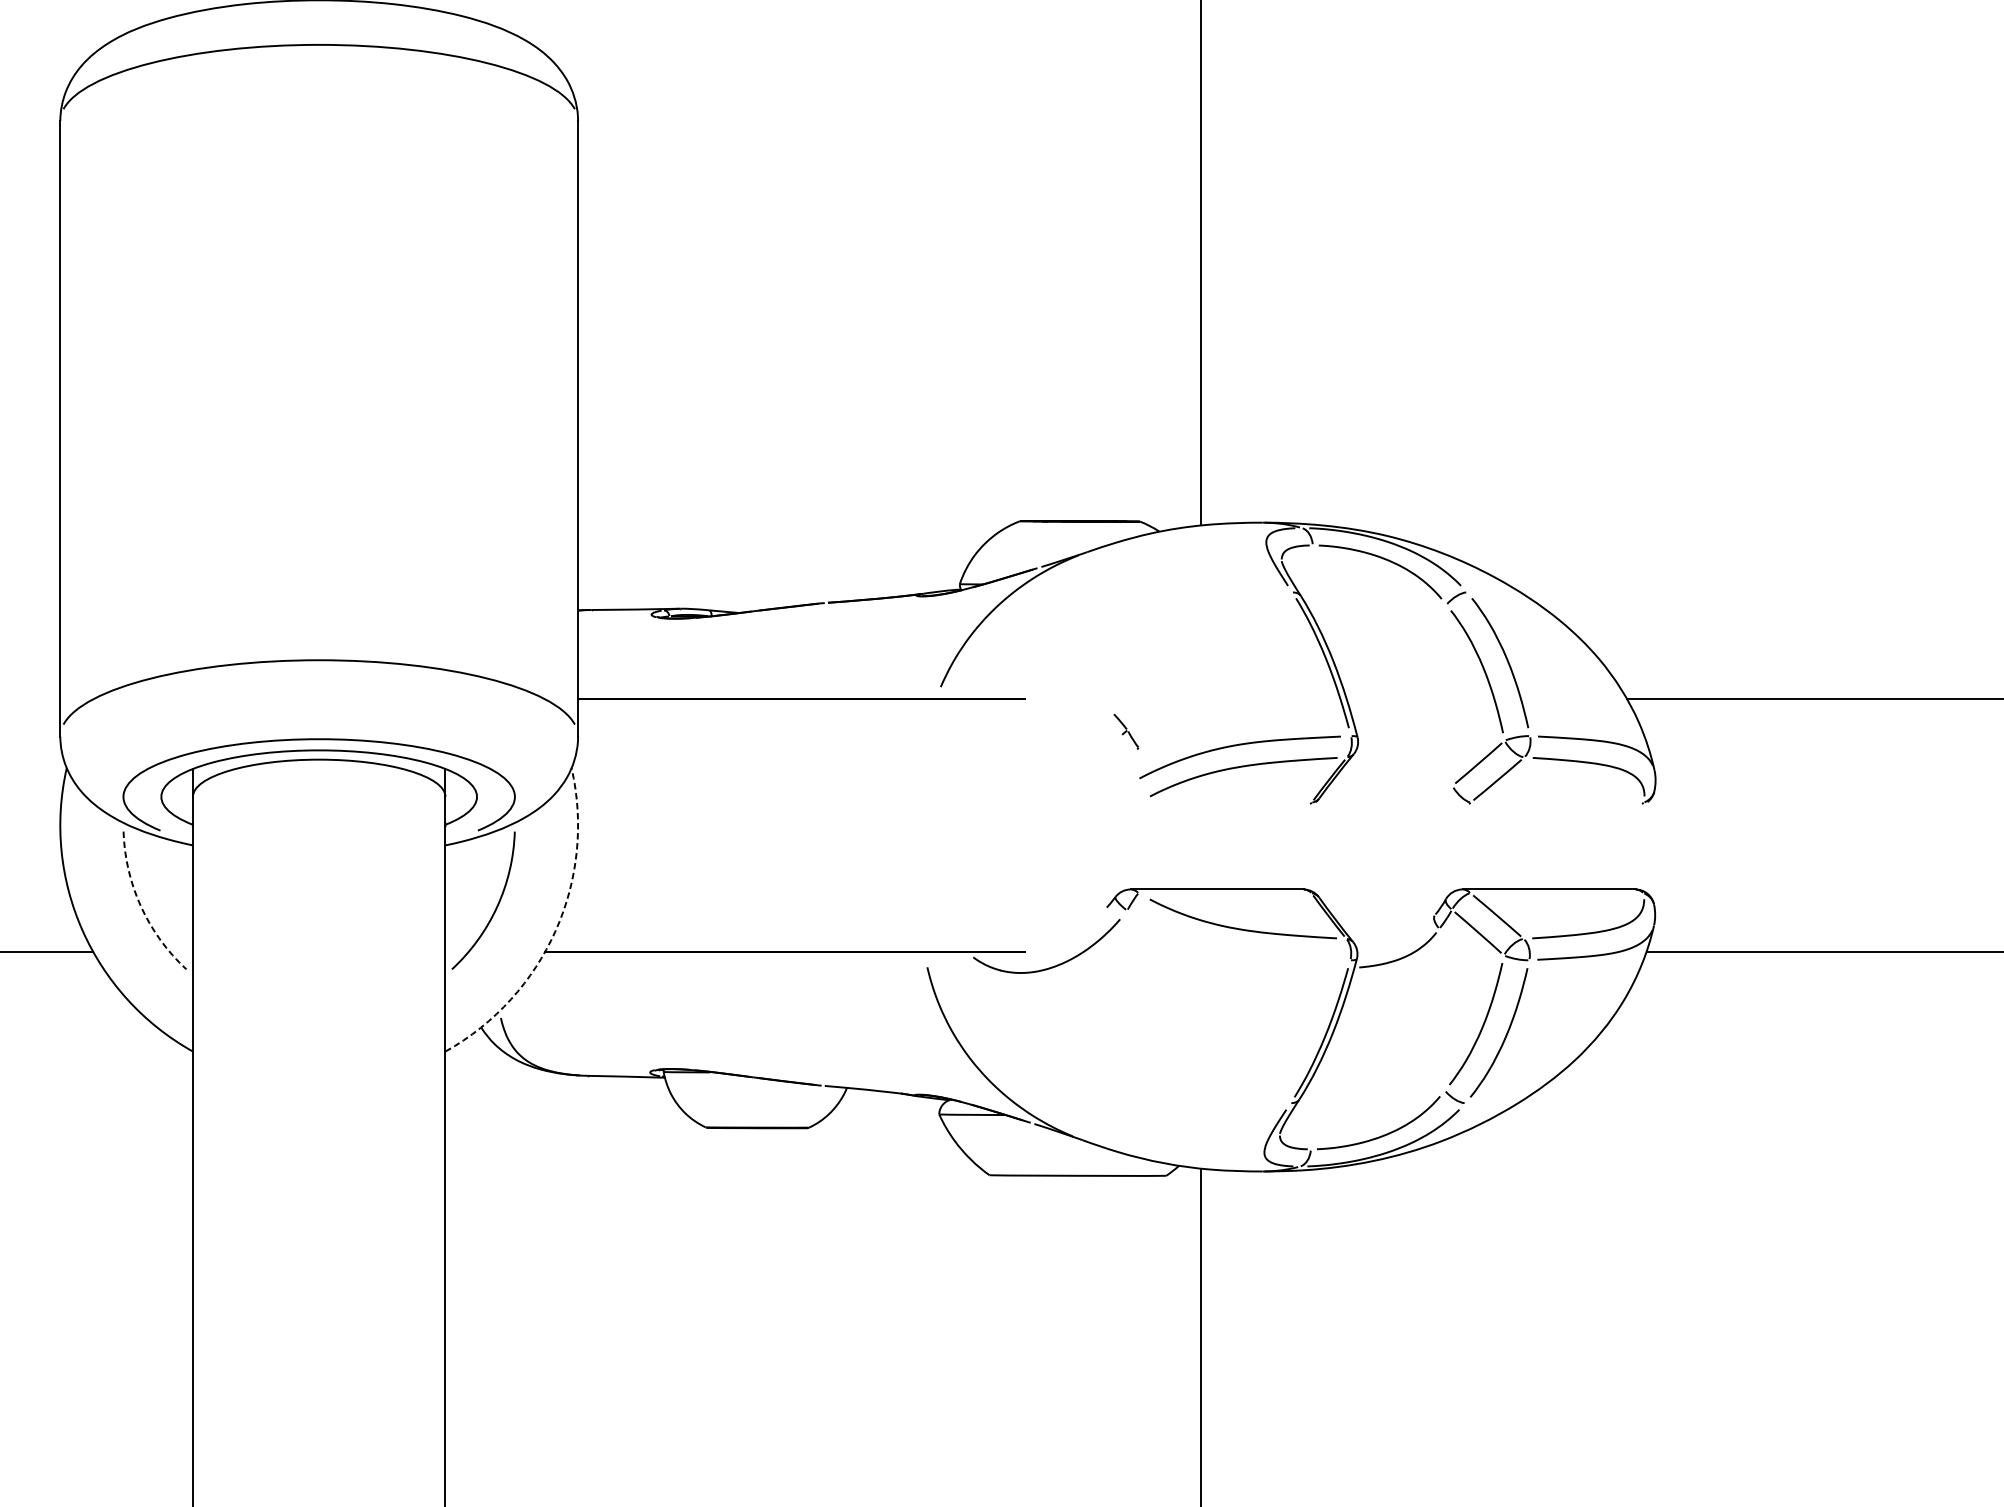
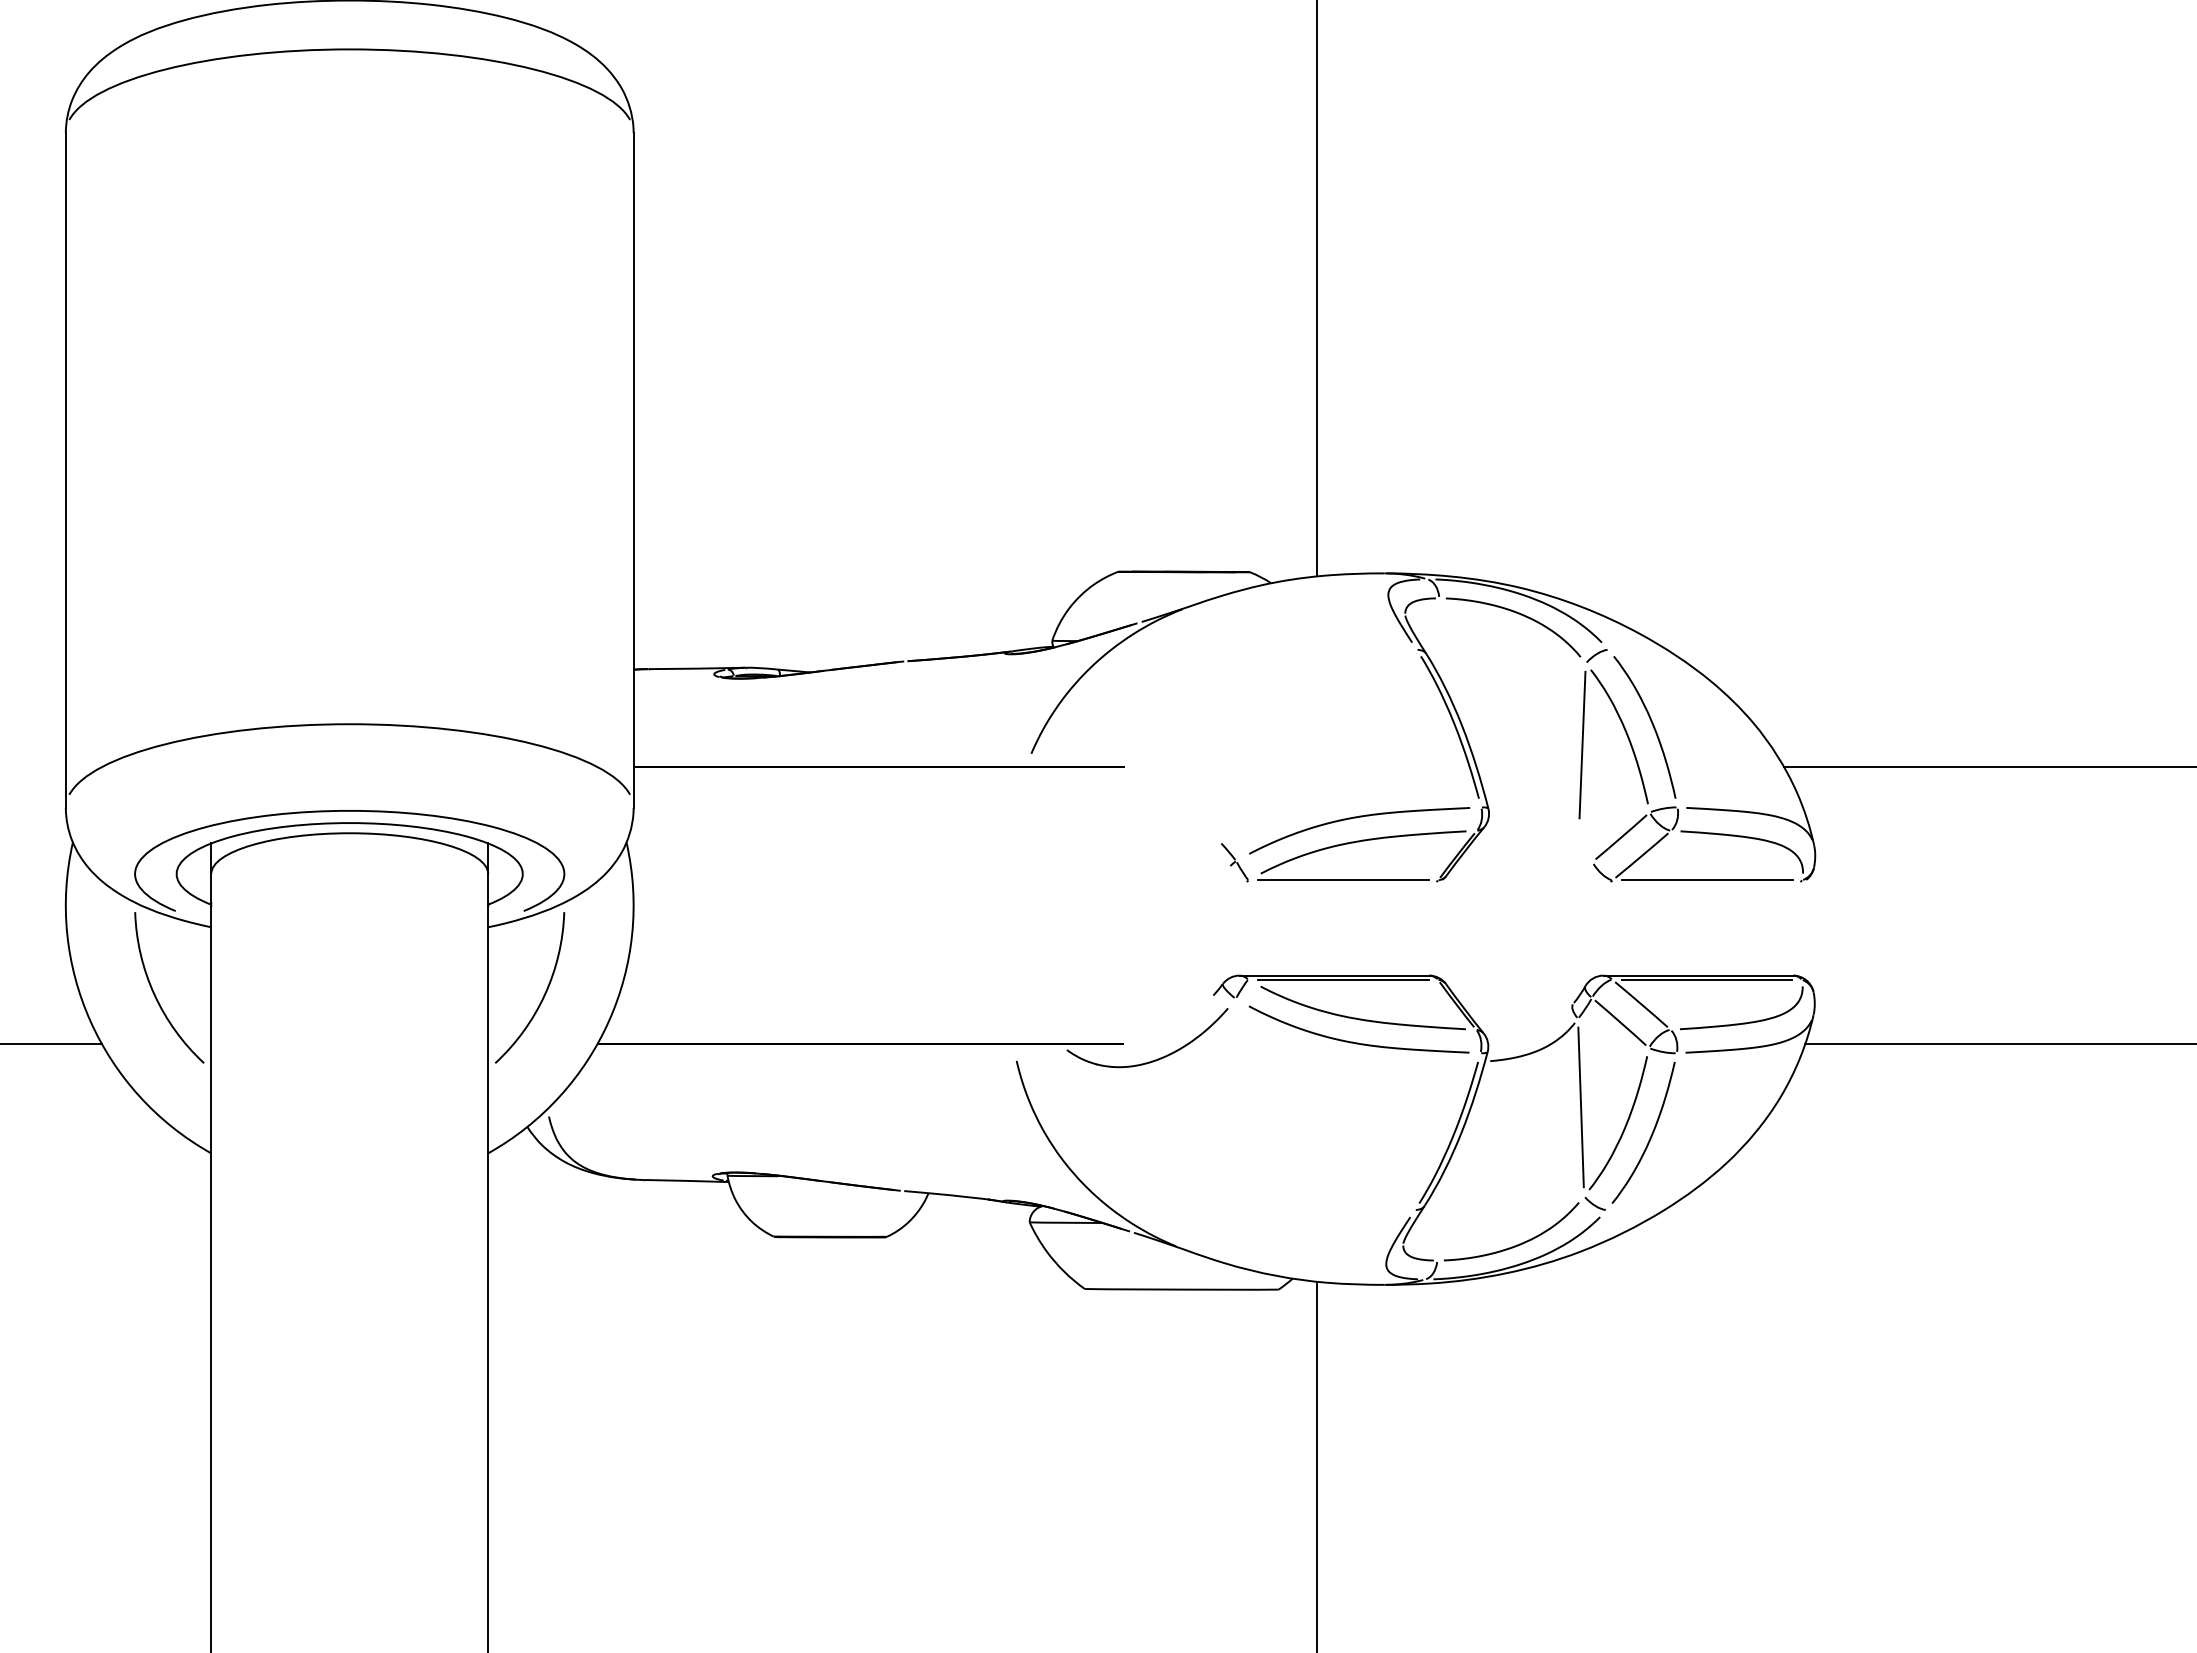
line: (1443, 678) -> (1582, 744), added
part: (1126, 731) -> (1234, 862), moved
line: (1225, 802) -> (1343, 880), added
line: (1556, 802) -> (1706, 880), added
line: (1224, 893) -> (1342, 979), added
line: (1556, 893) -> (1706, 979), added
arc: (141, 906) -> (154, 994), dashed -> solid
arc: (556, 931) -> (609, 1021), dashed -> solid
part: (1234, 949) -> (1353, 1041), added
line: (1441, 1009) -> (1580, 1107), added

